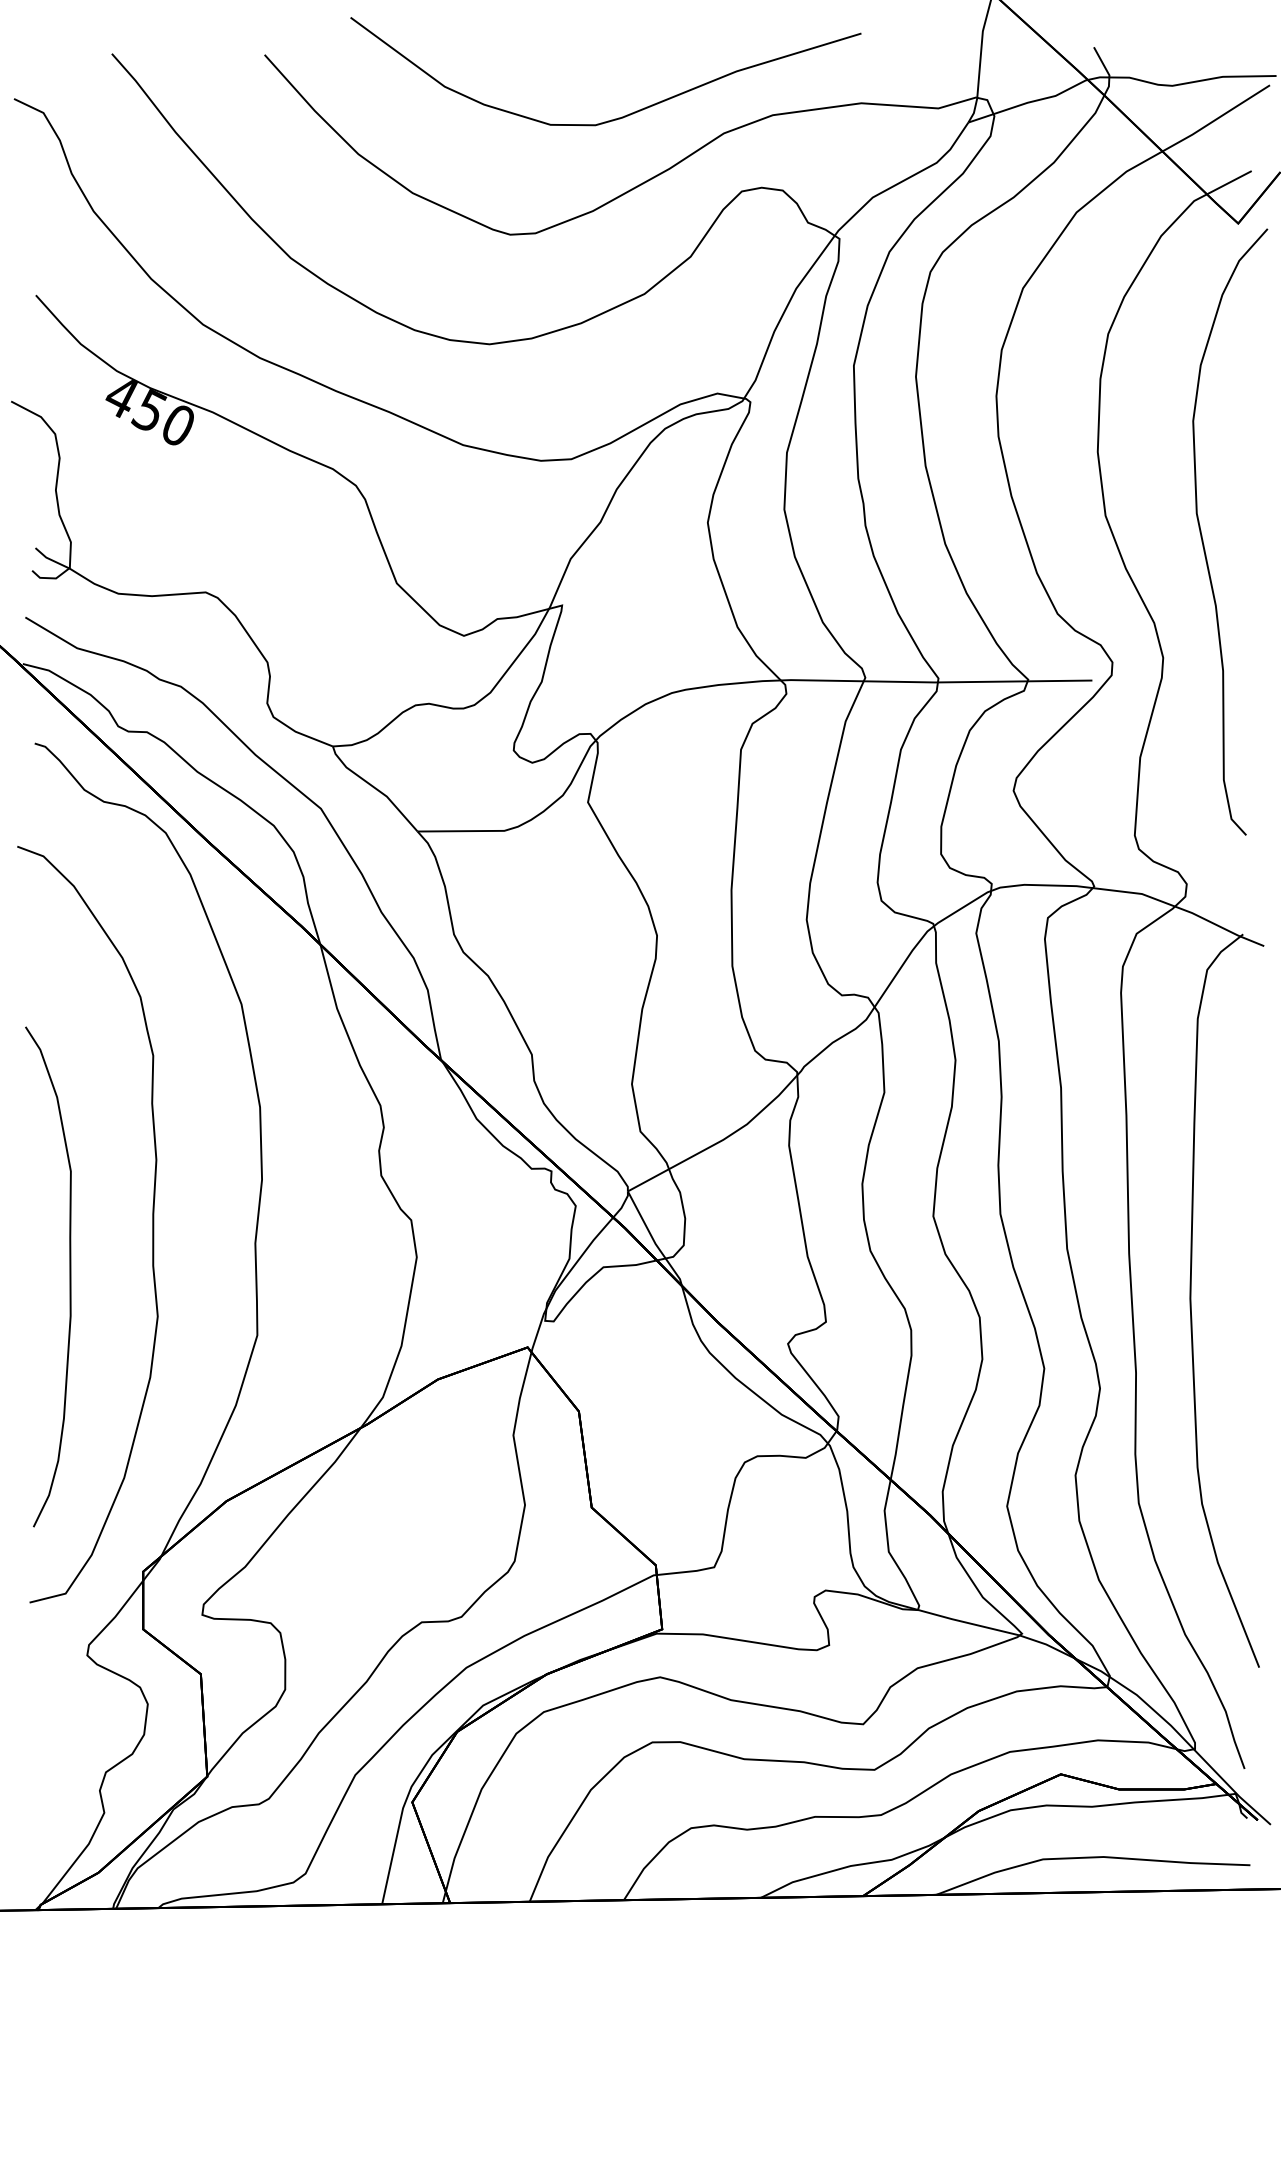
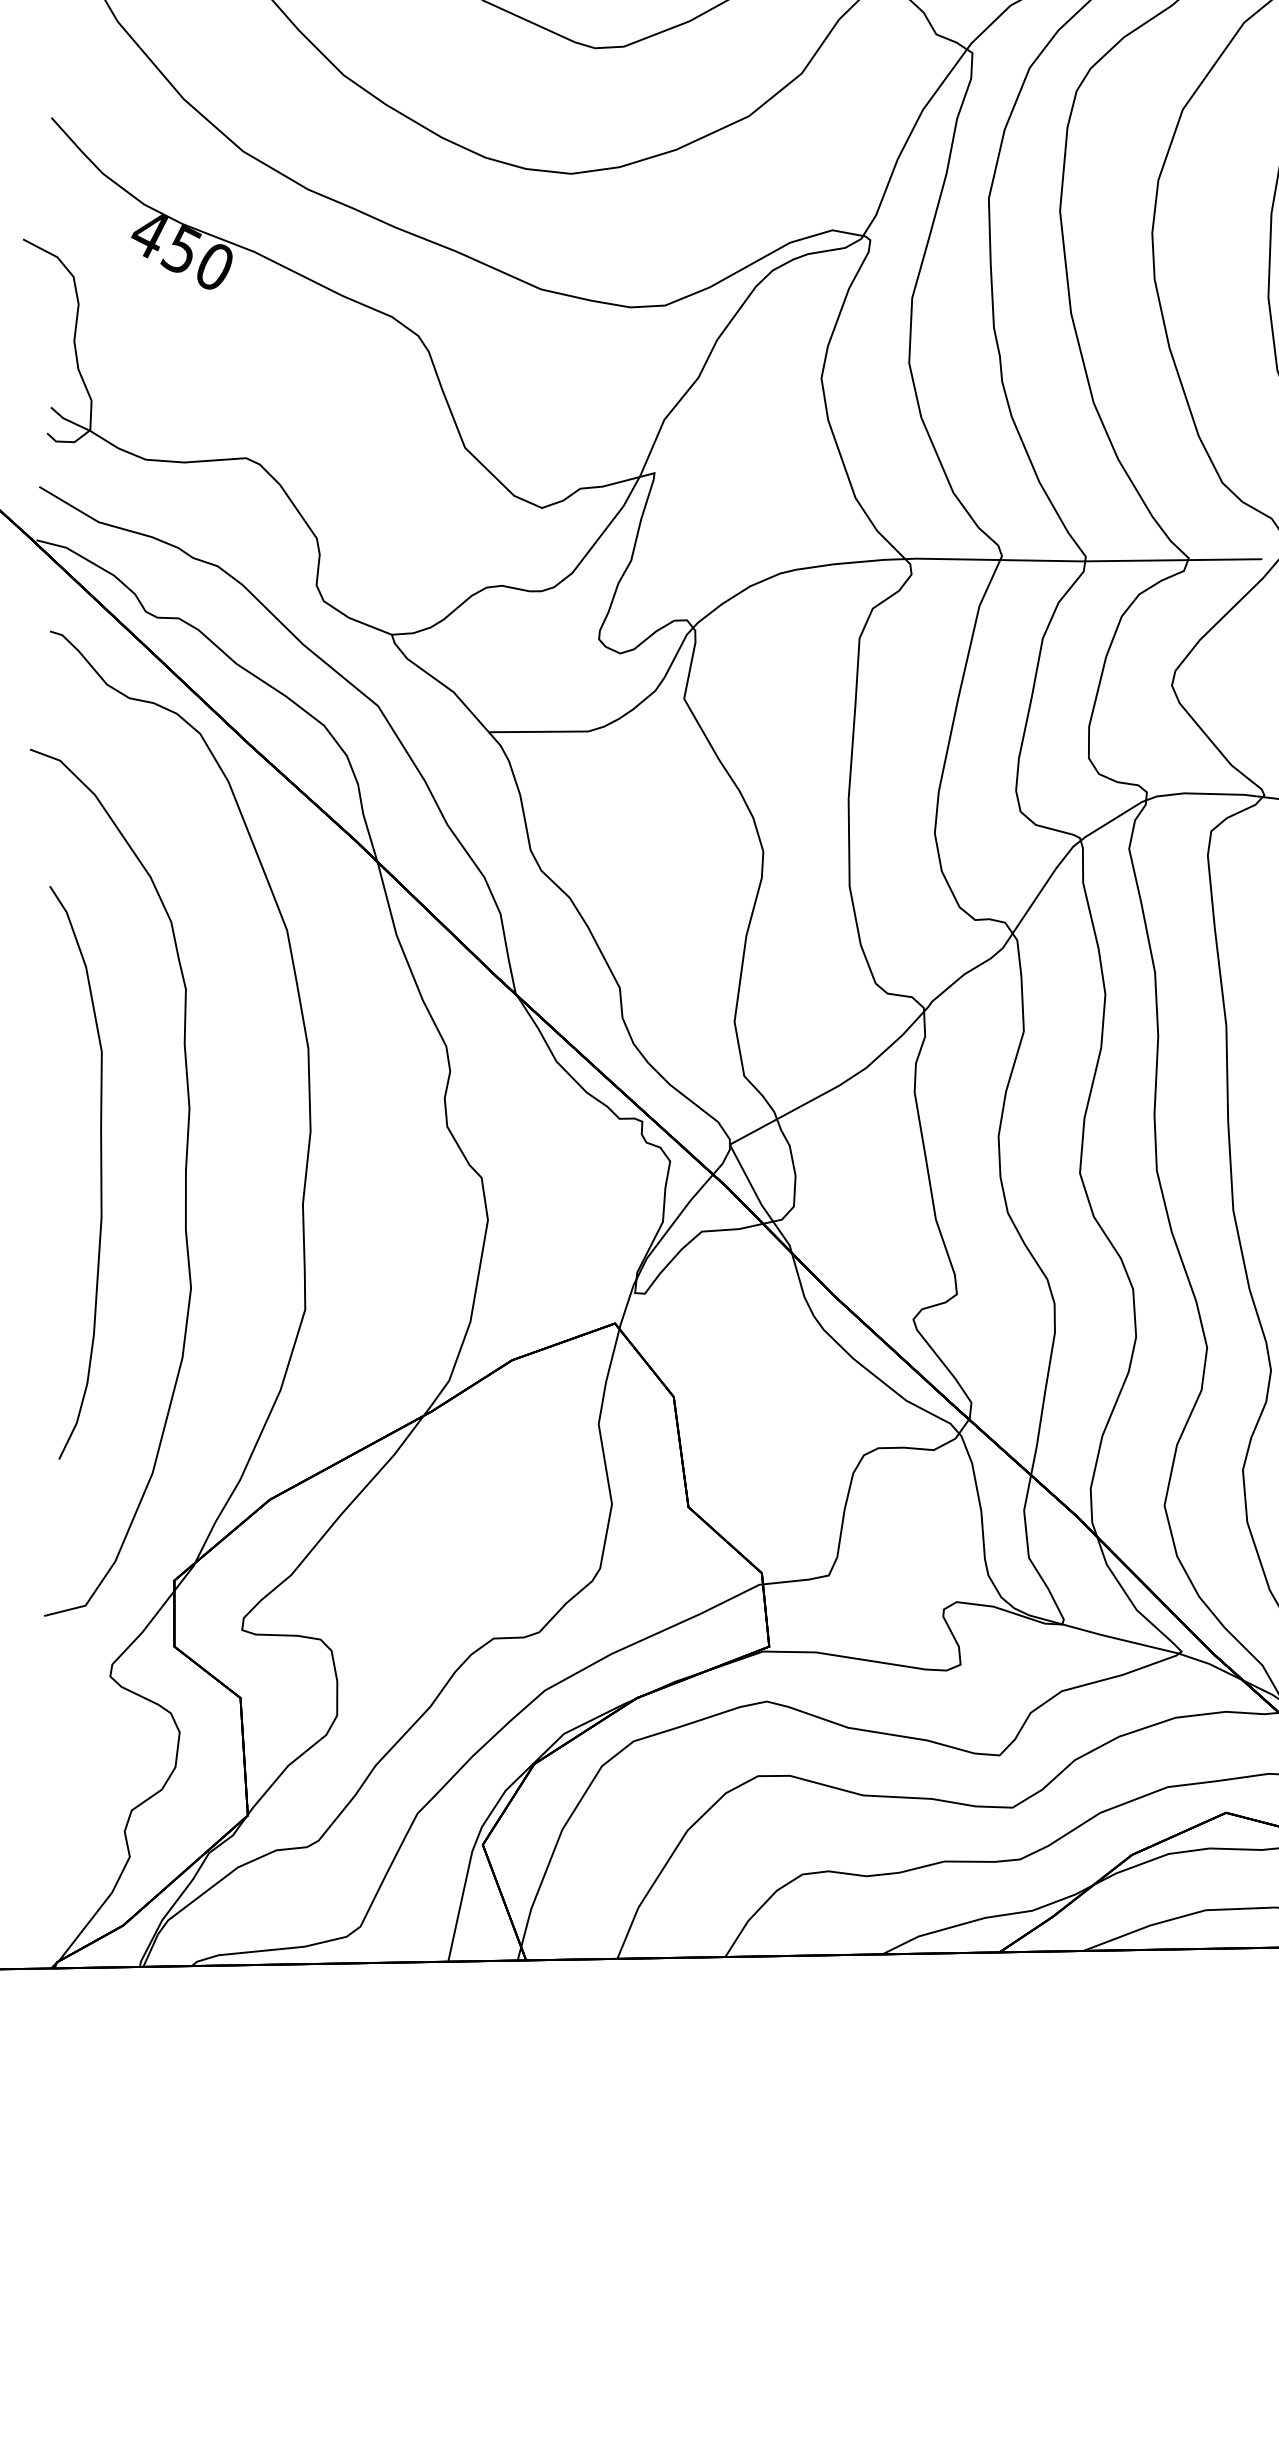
curve: (69, 1276) -> (100, 1172), moved

